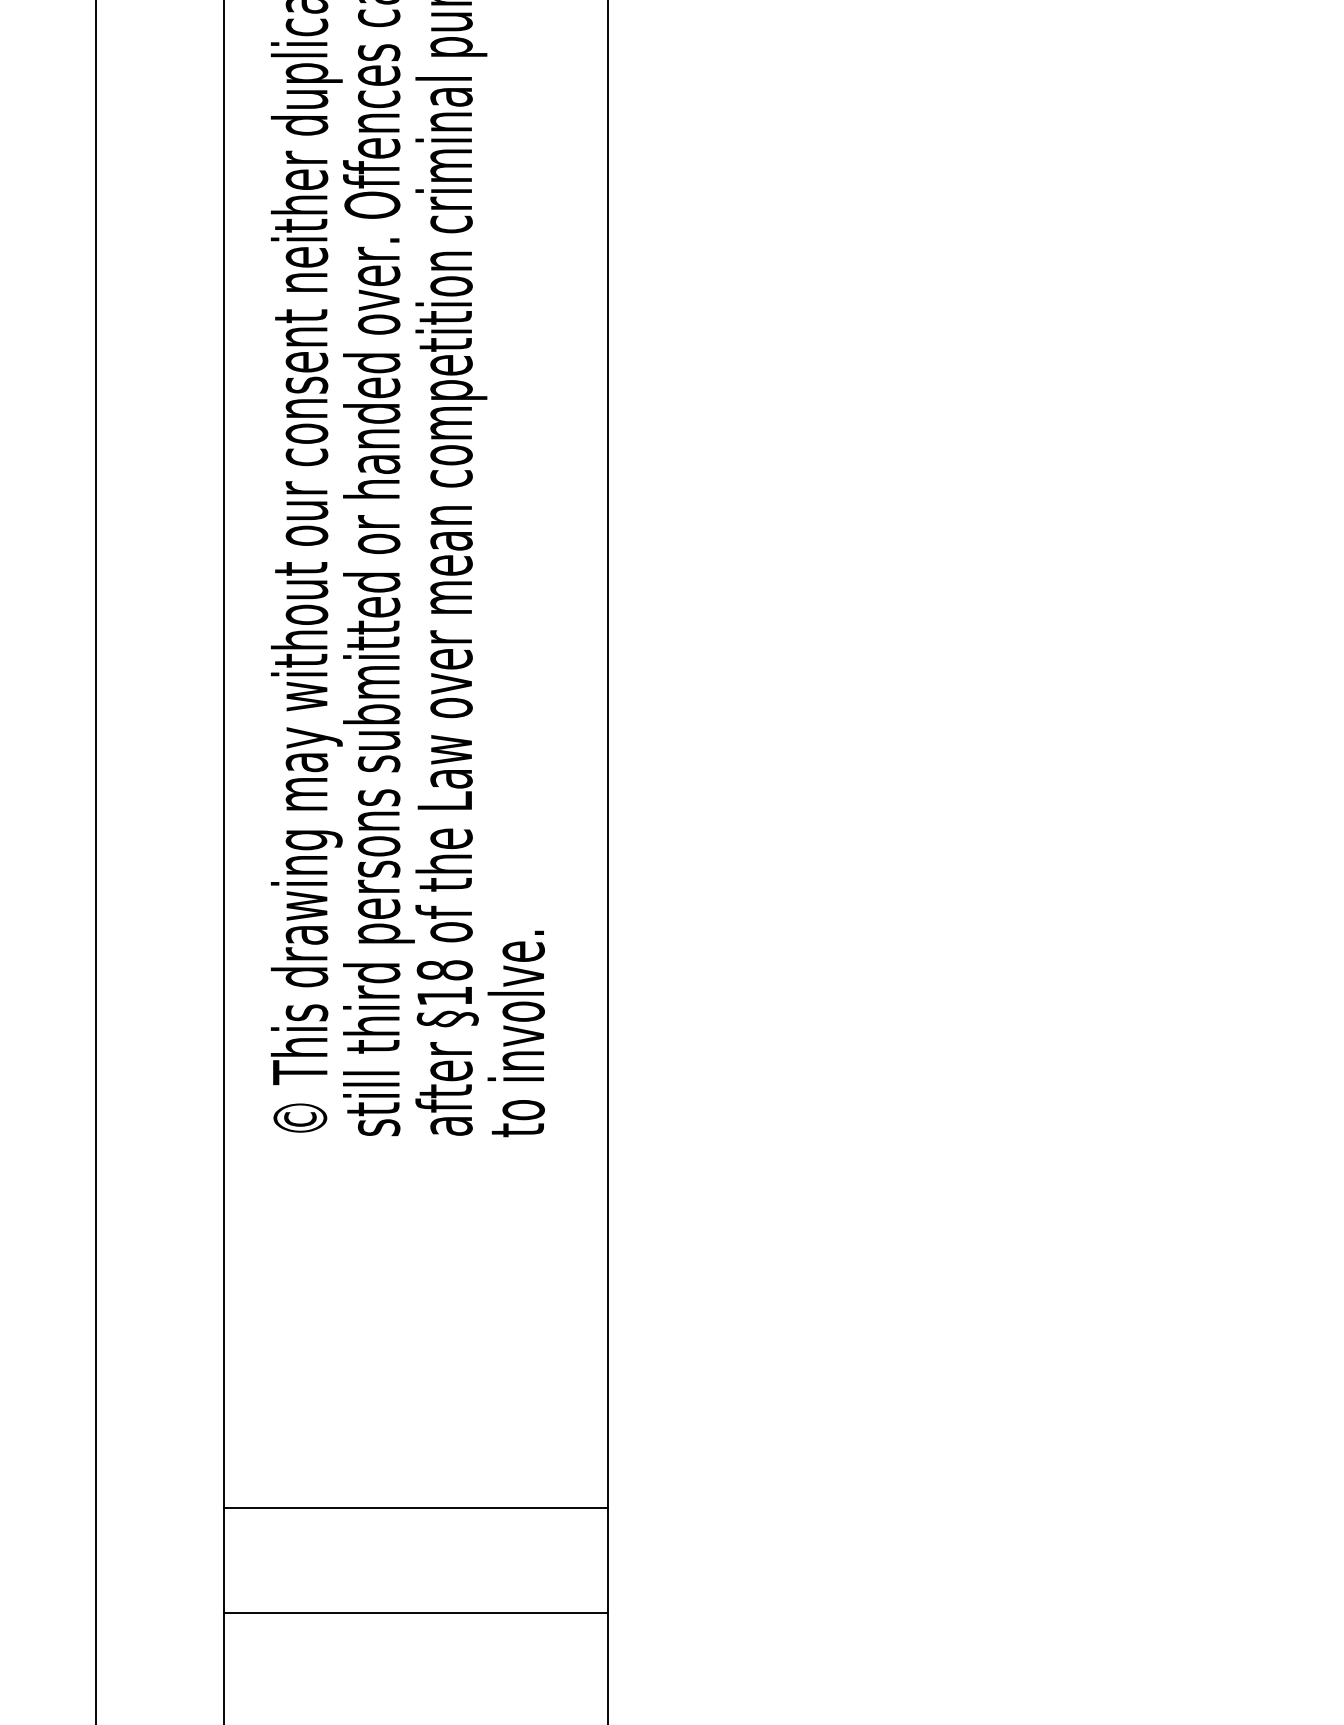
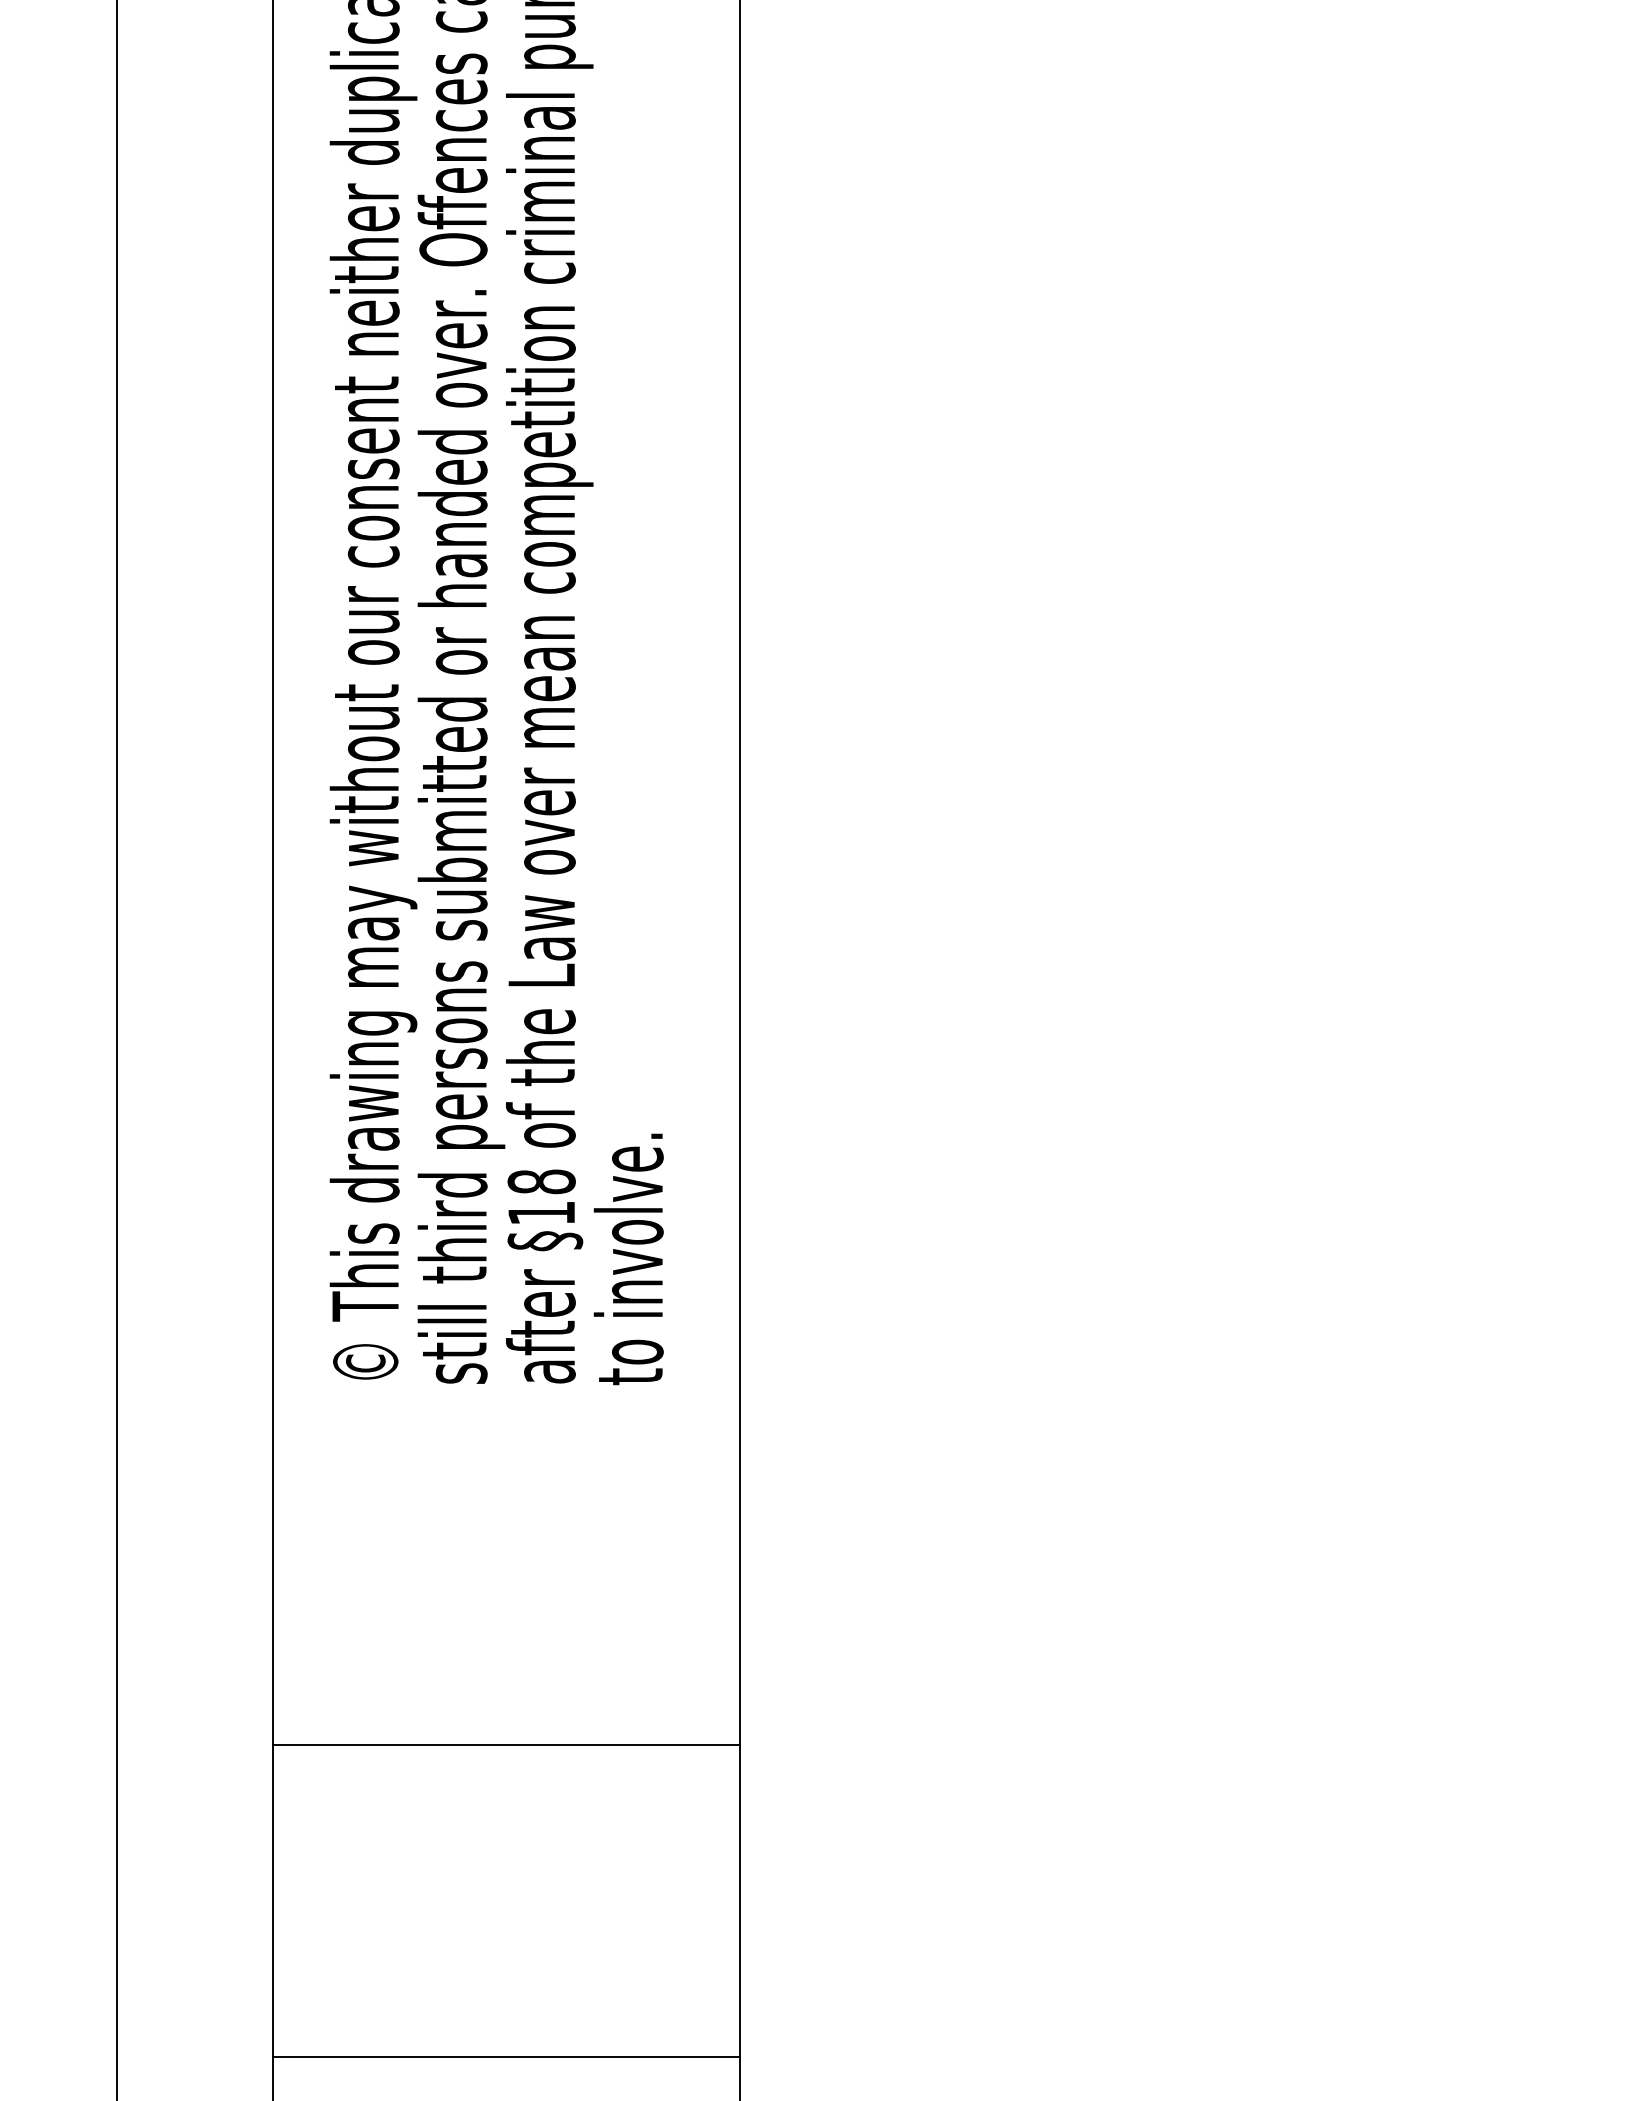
line: (415, 1508) -> (506, 1745), moved
line: (415, 1612) -> (506, 2056), moved

